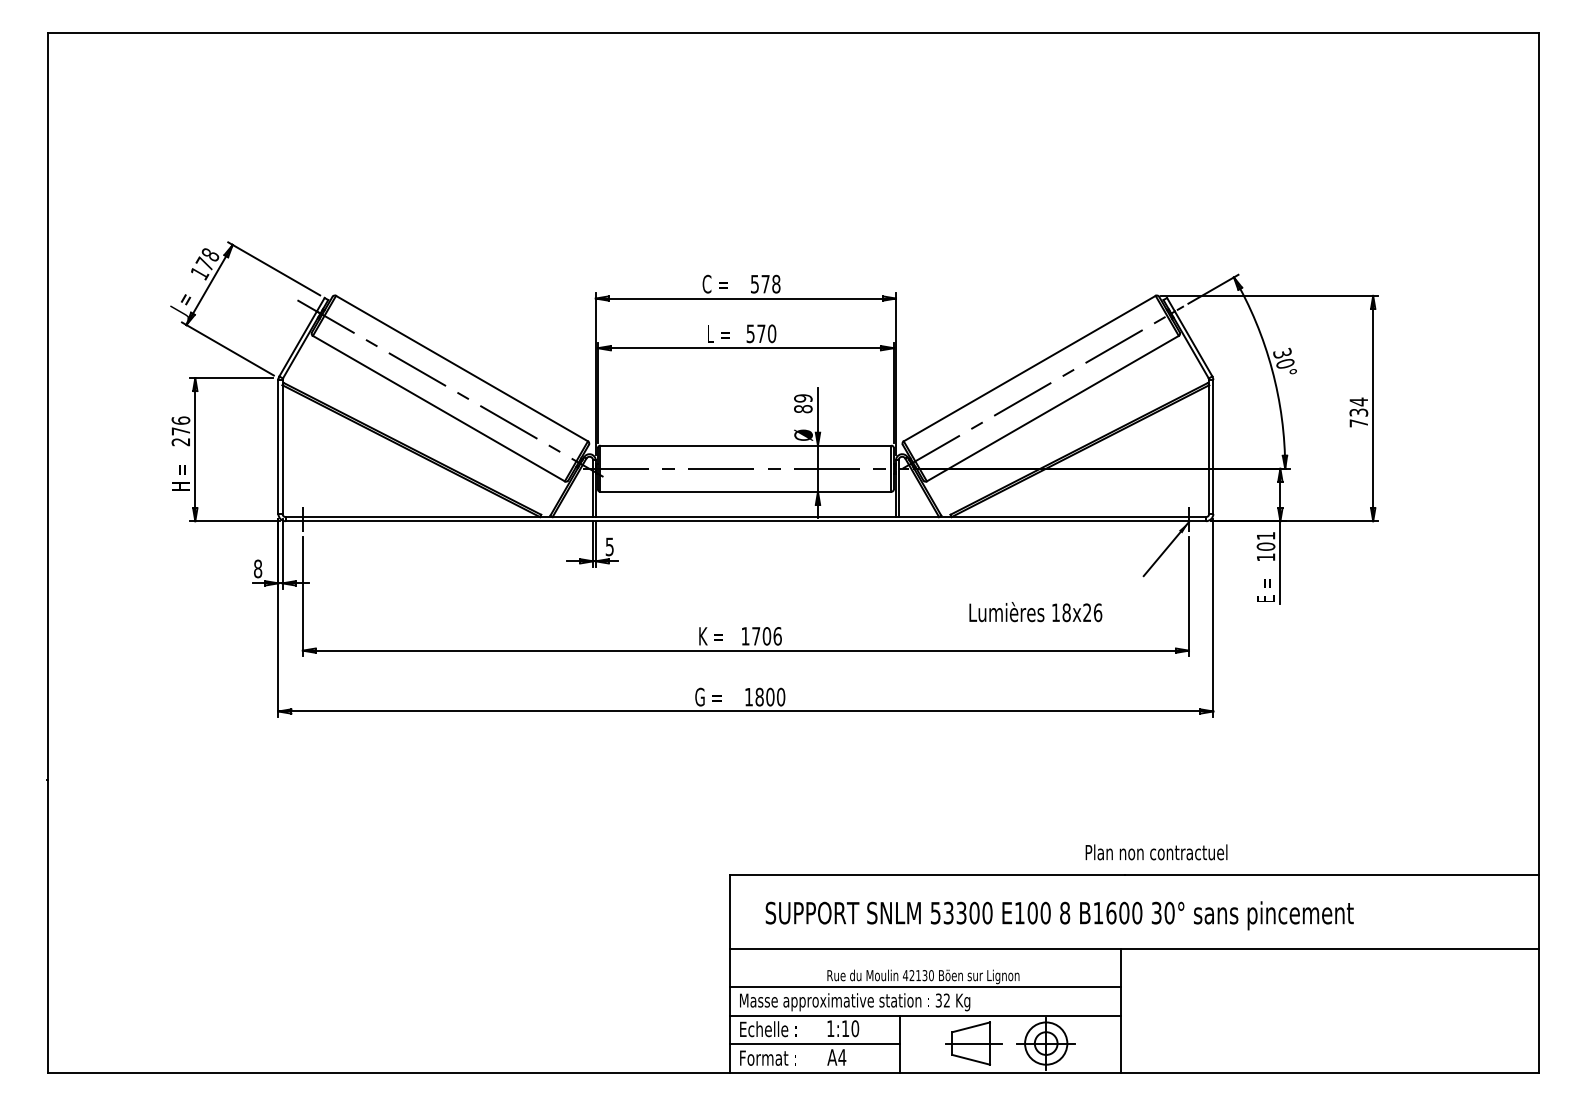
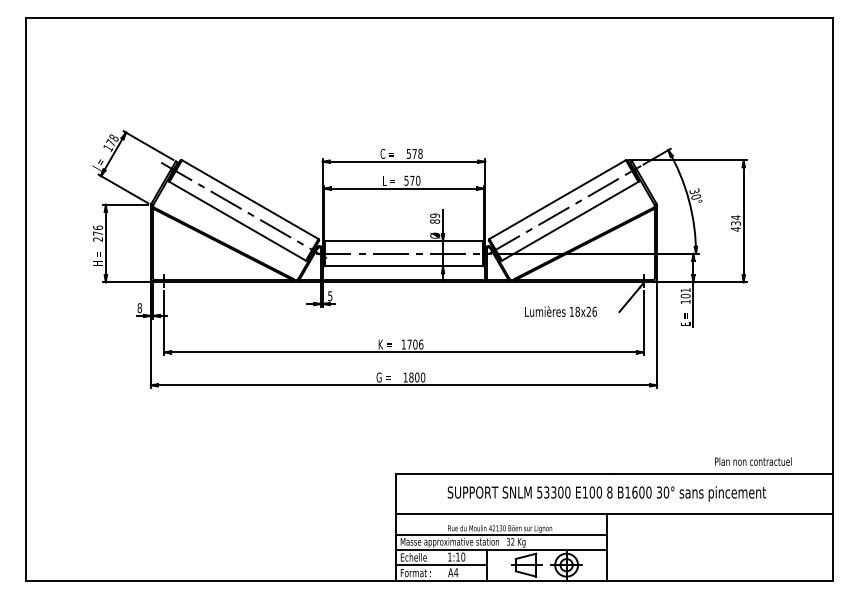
text: (1358, 423) -> (735, 229), 734 -> 434
text: (1034, 612) -> (560, 311), moved
text: (1156, 852) -> (753, 461), moved
text: (1058, 914) -> (606, 493), moved

